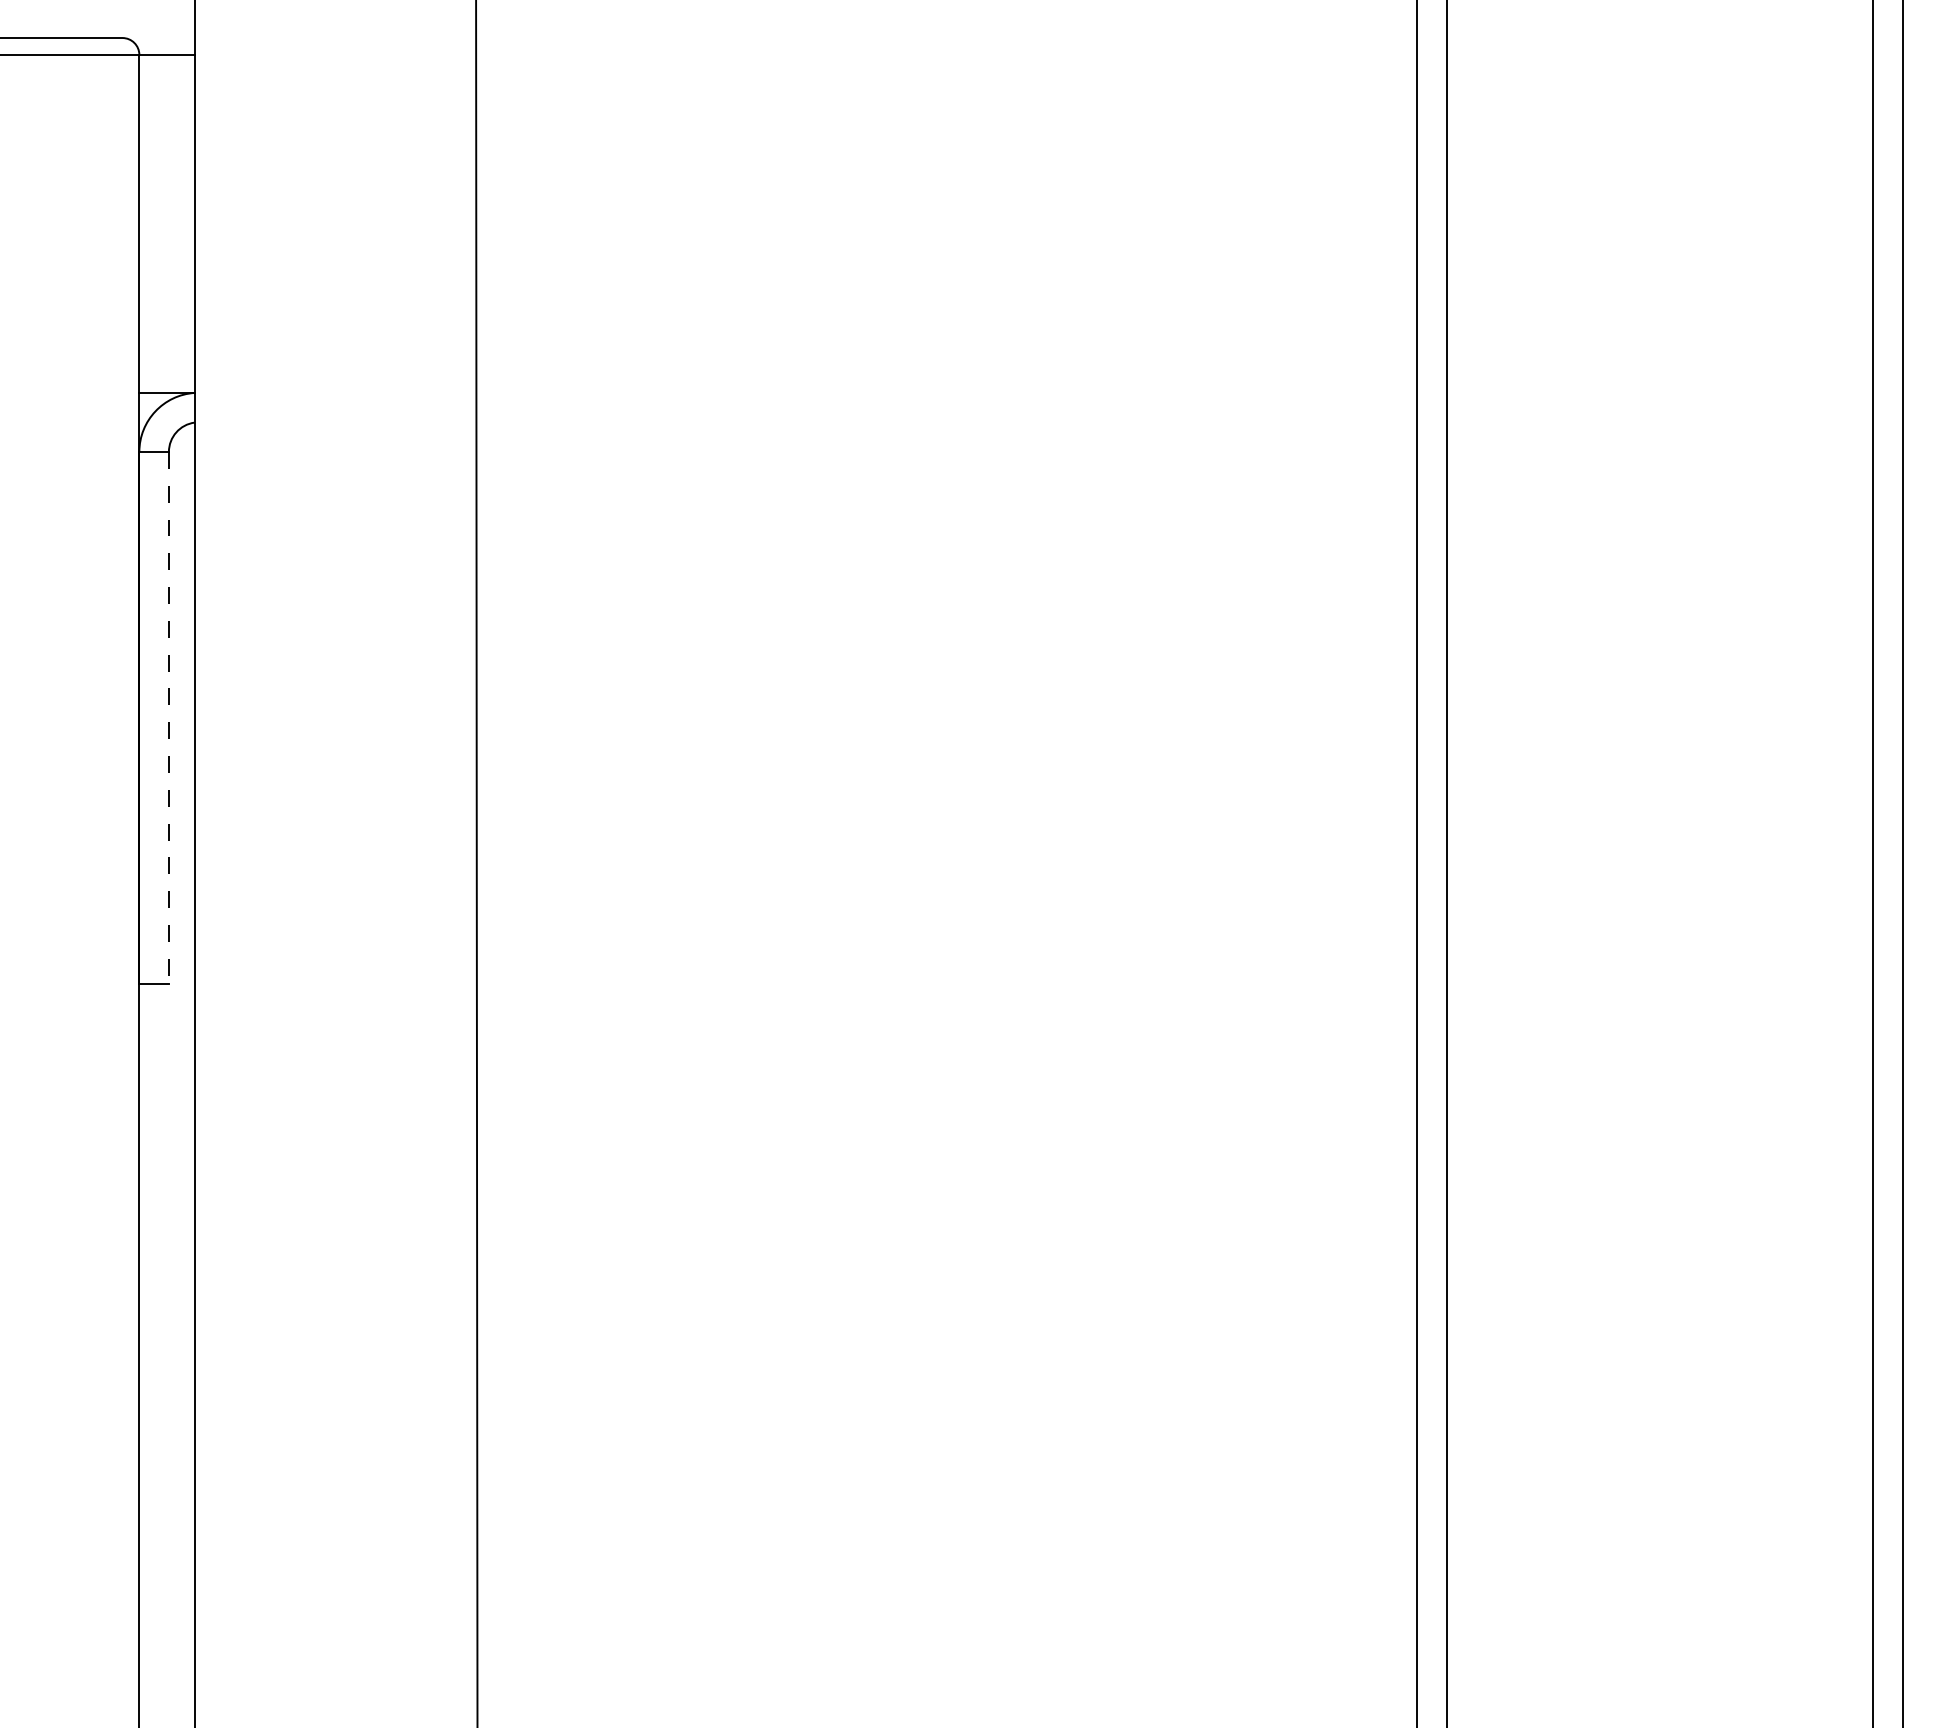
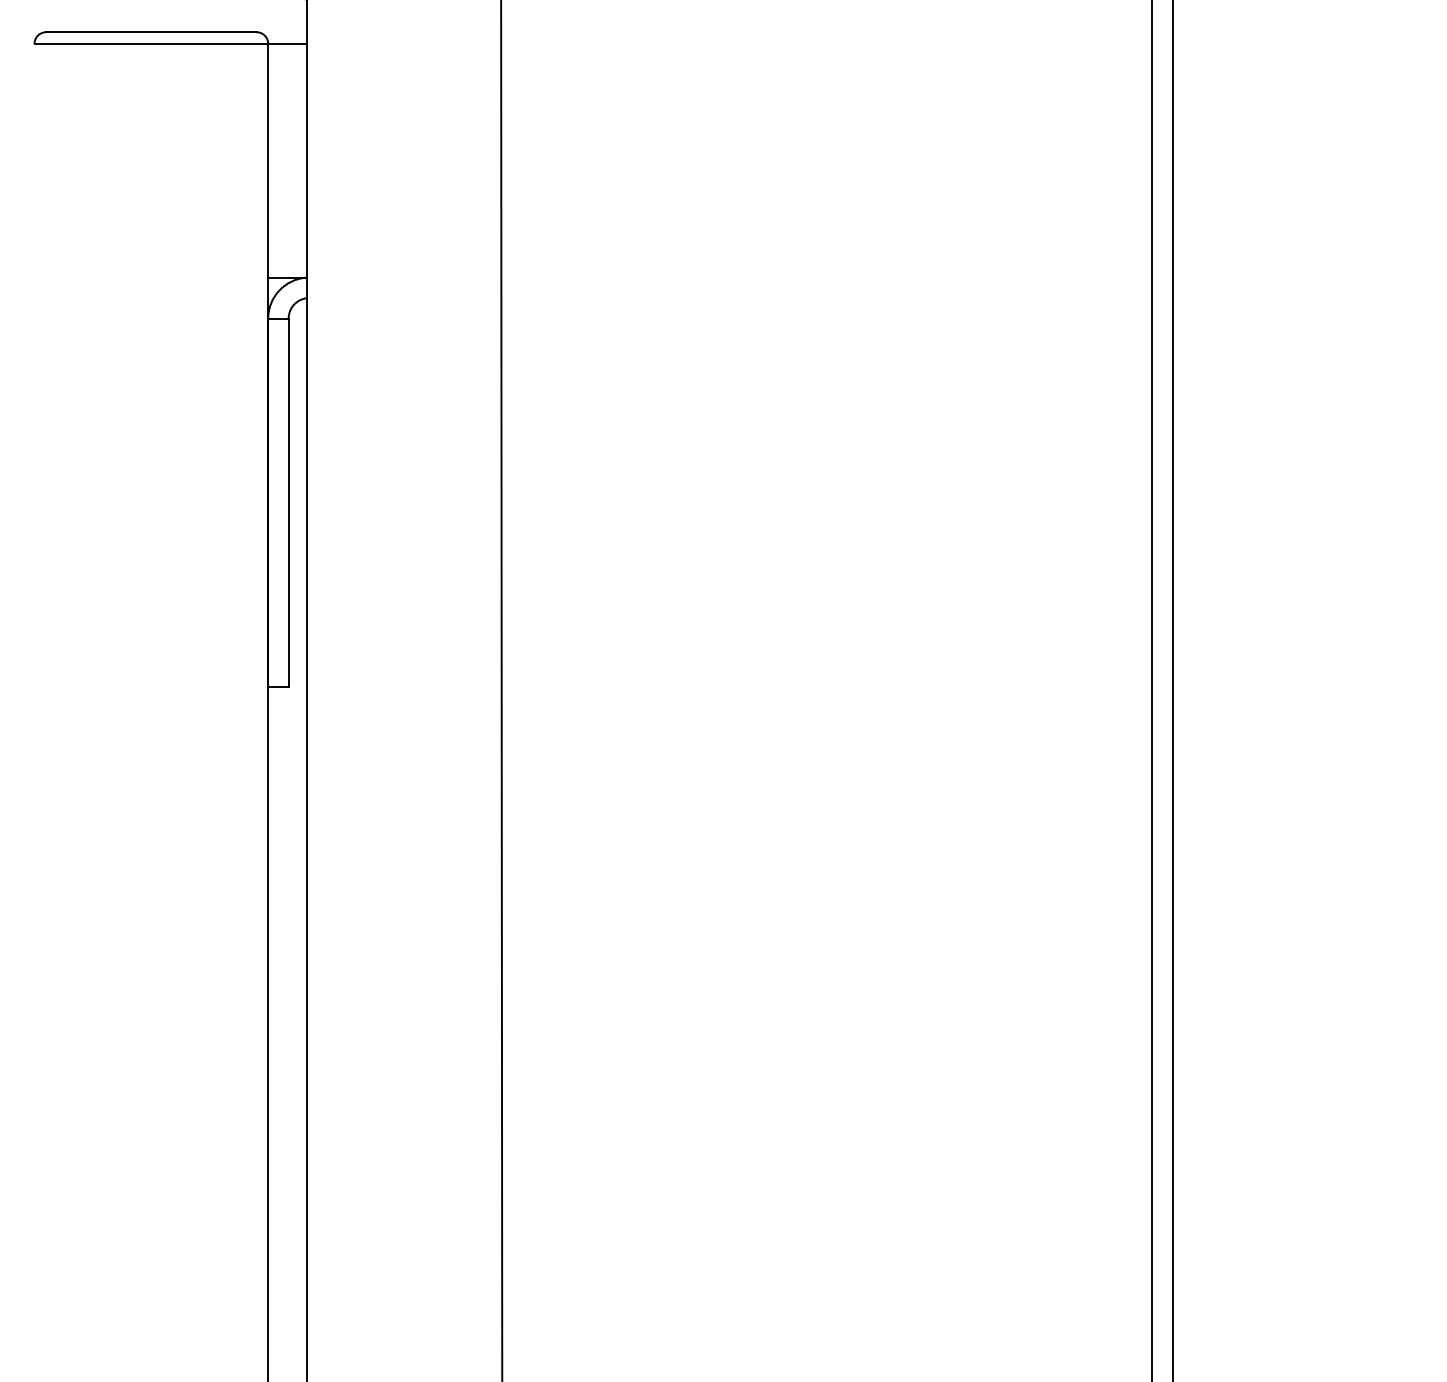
line: (168, 719) -> (288, 503), dashed -> solid

